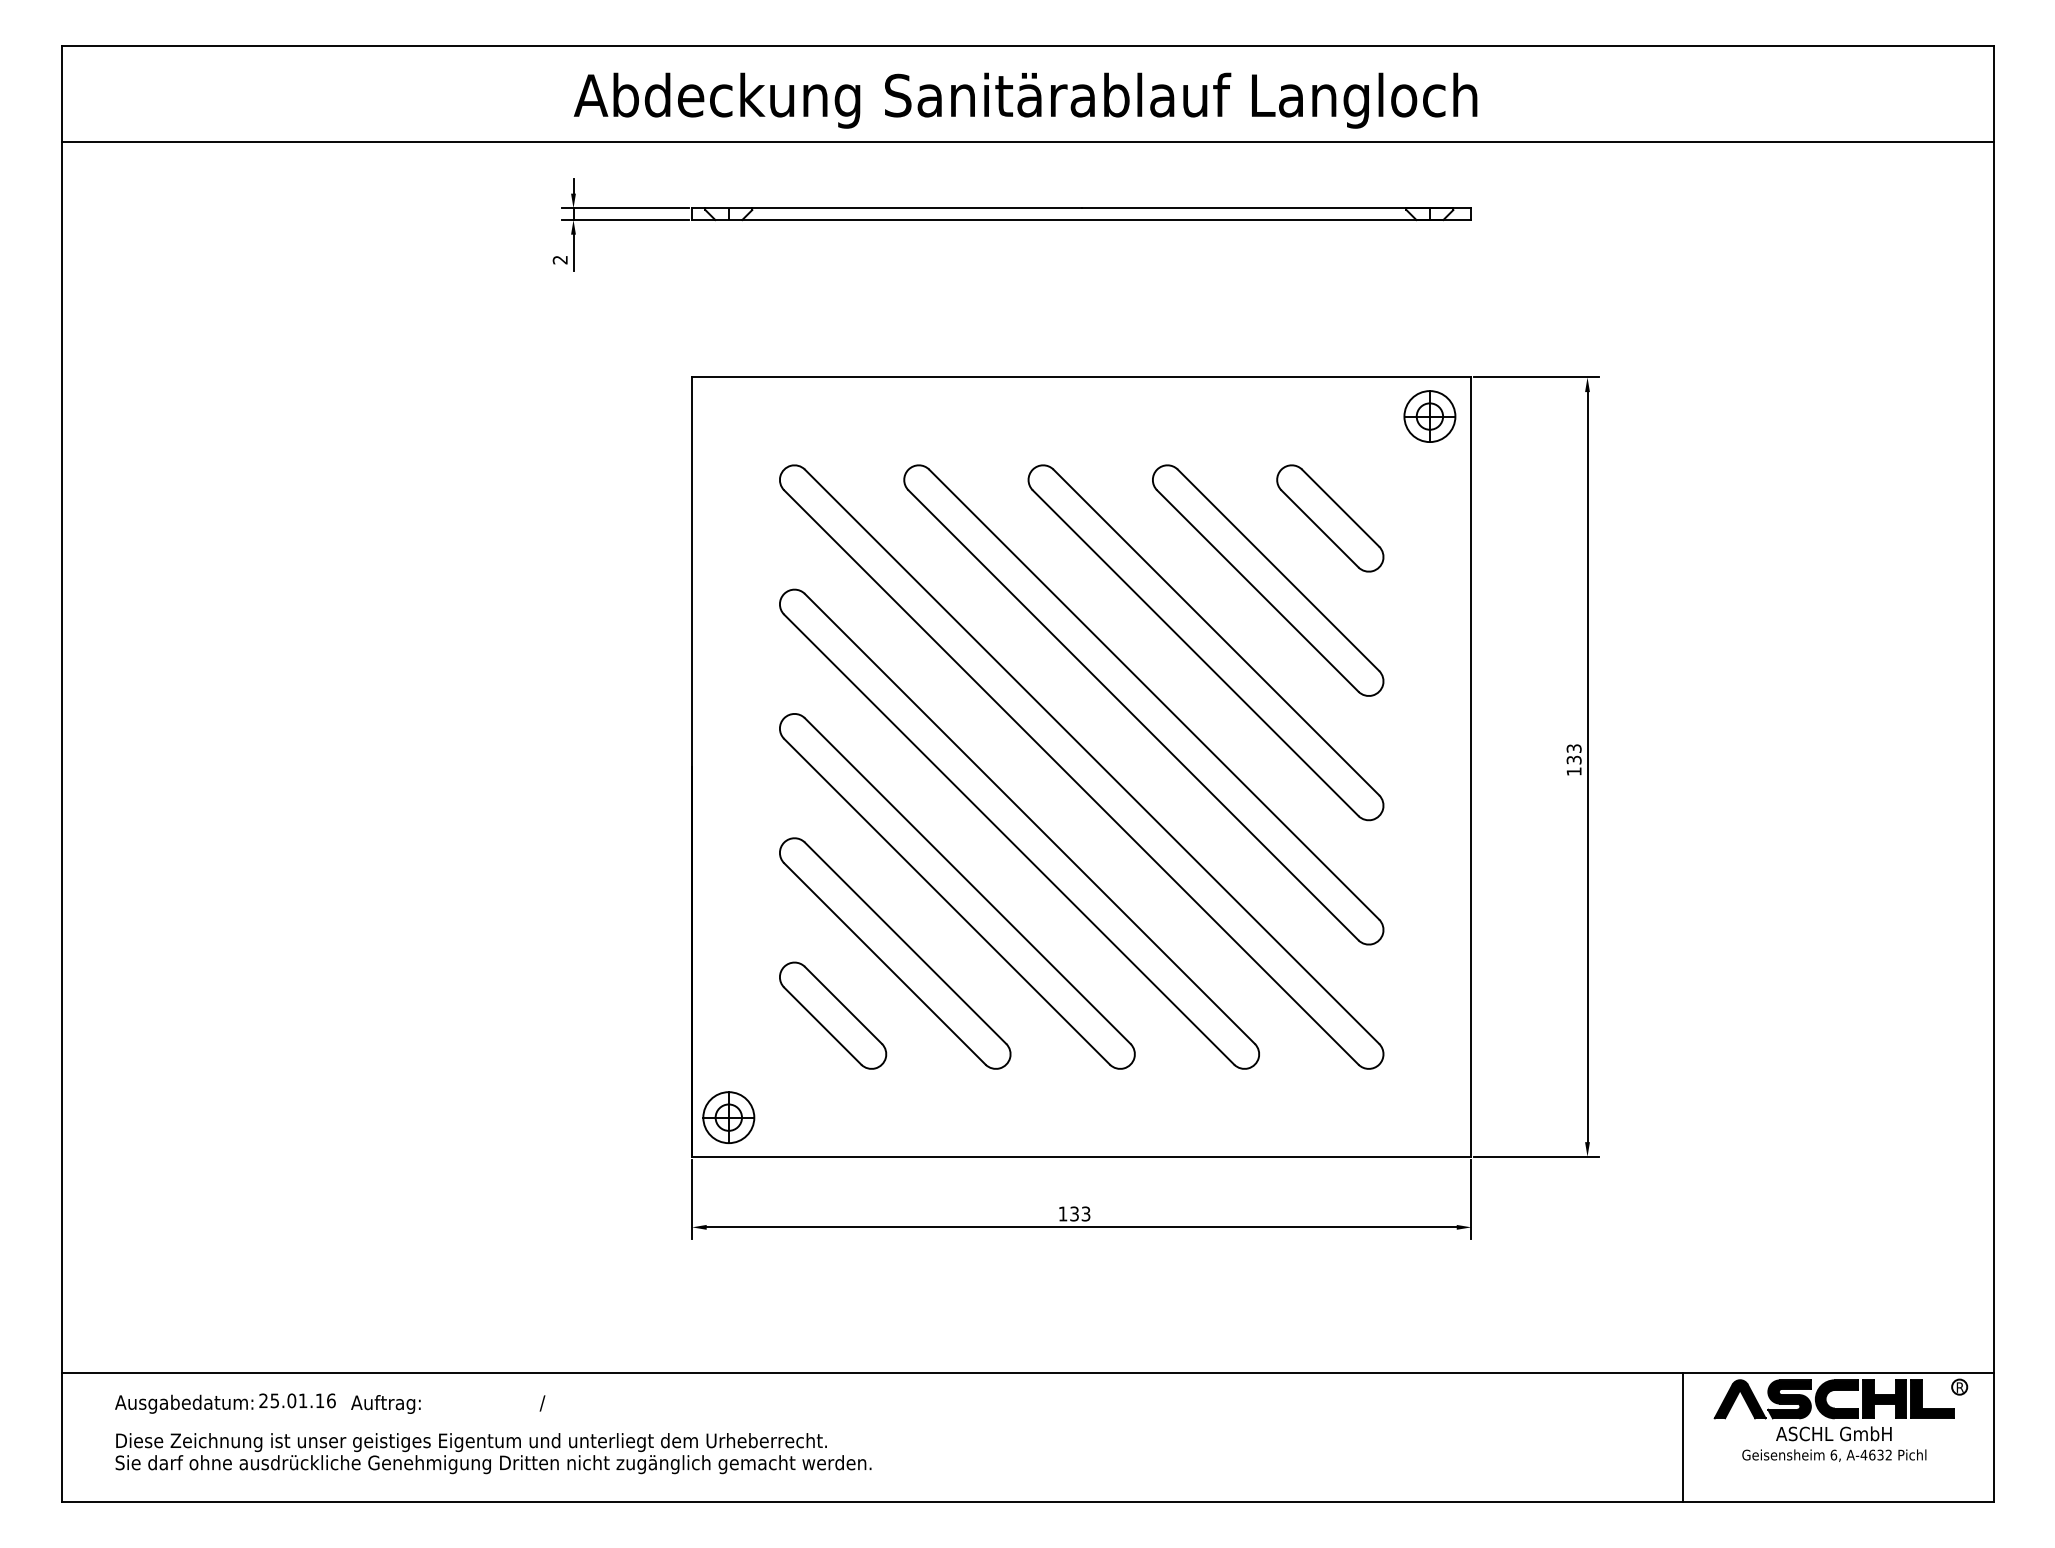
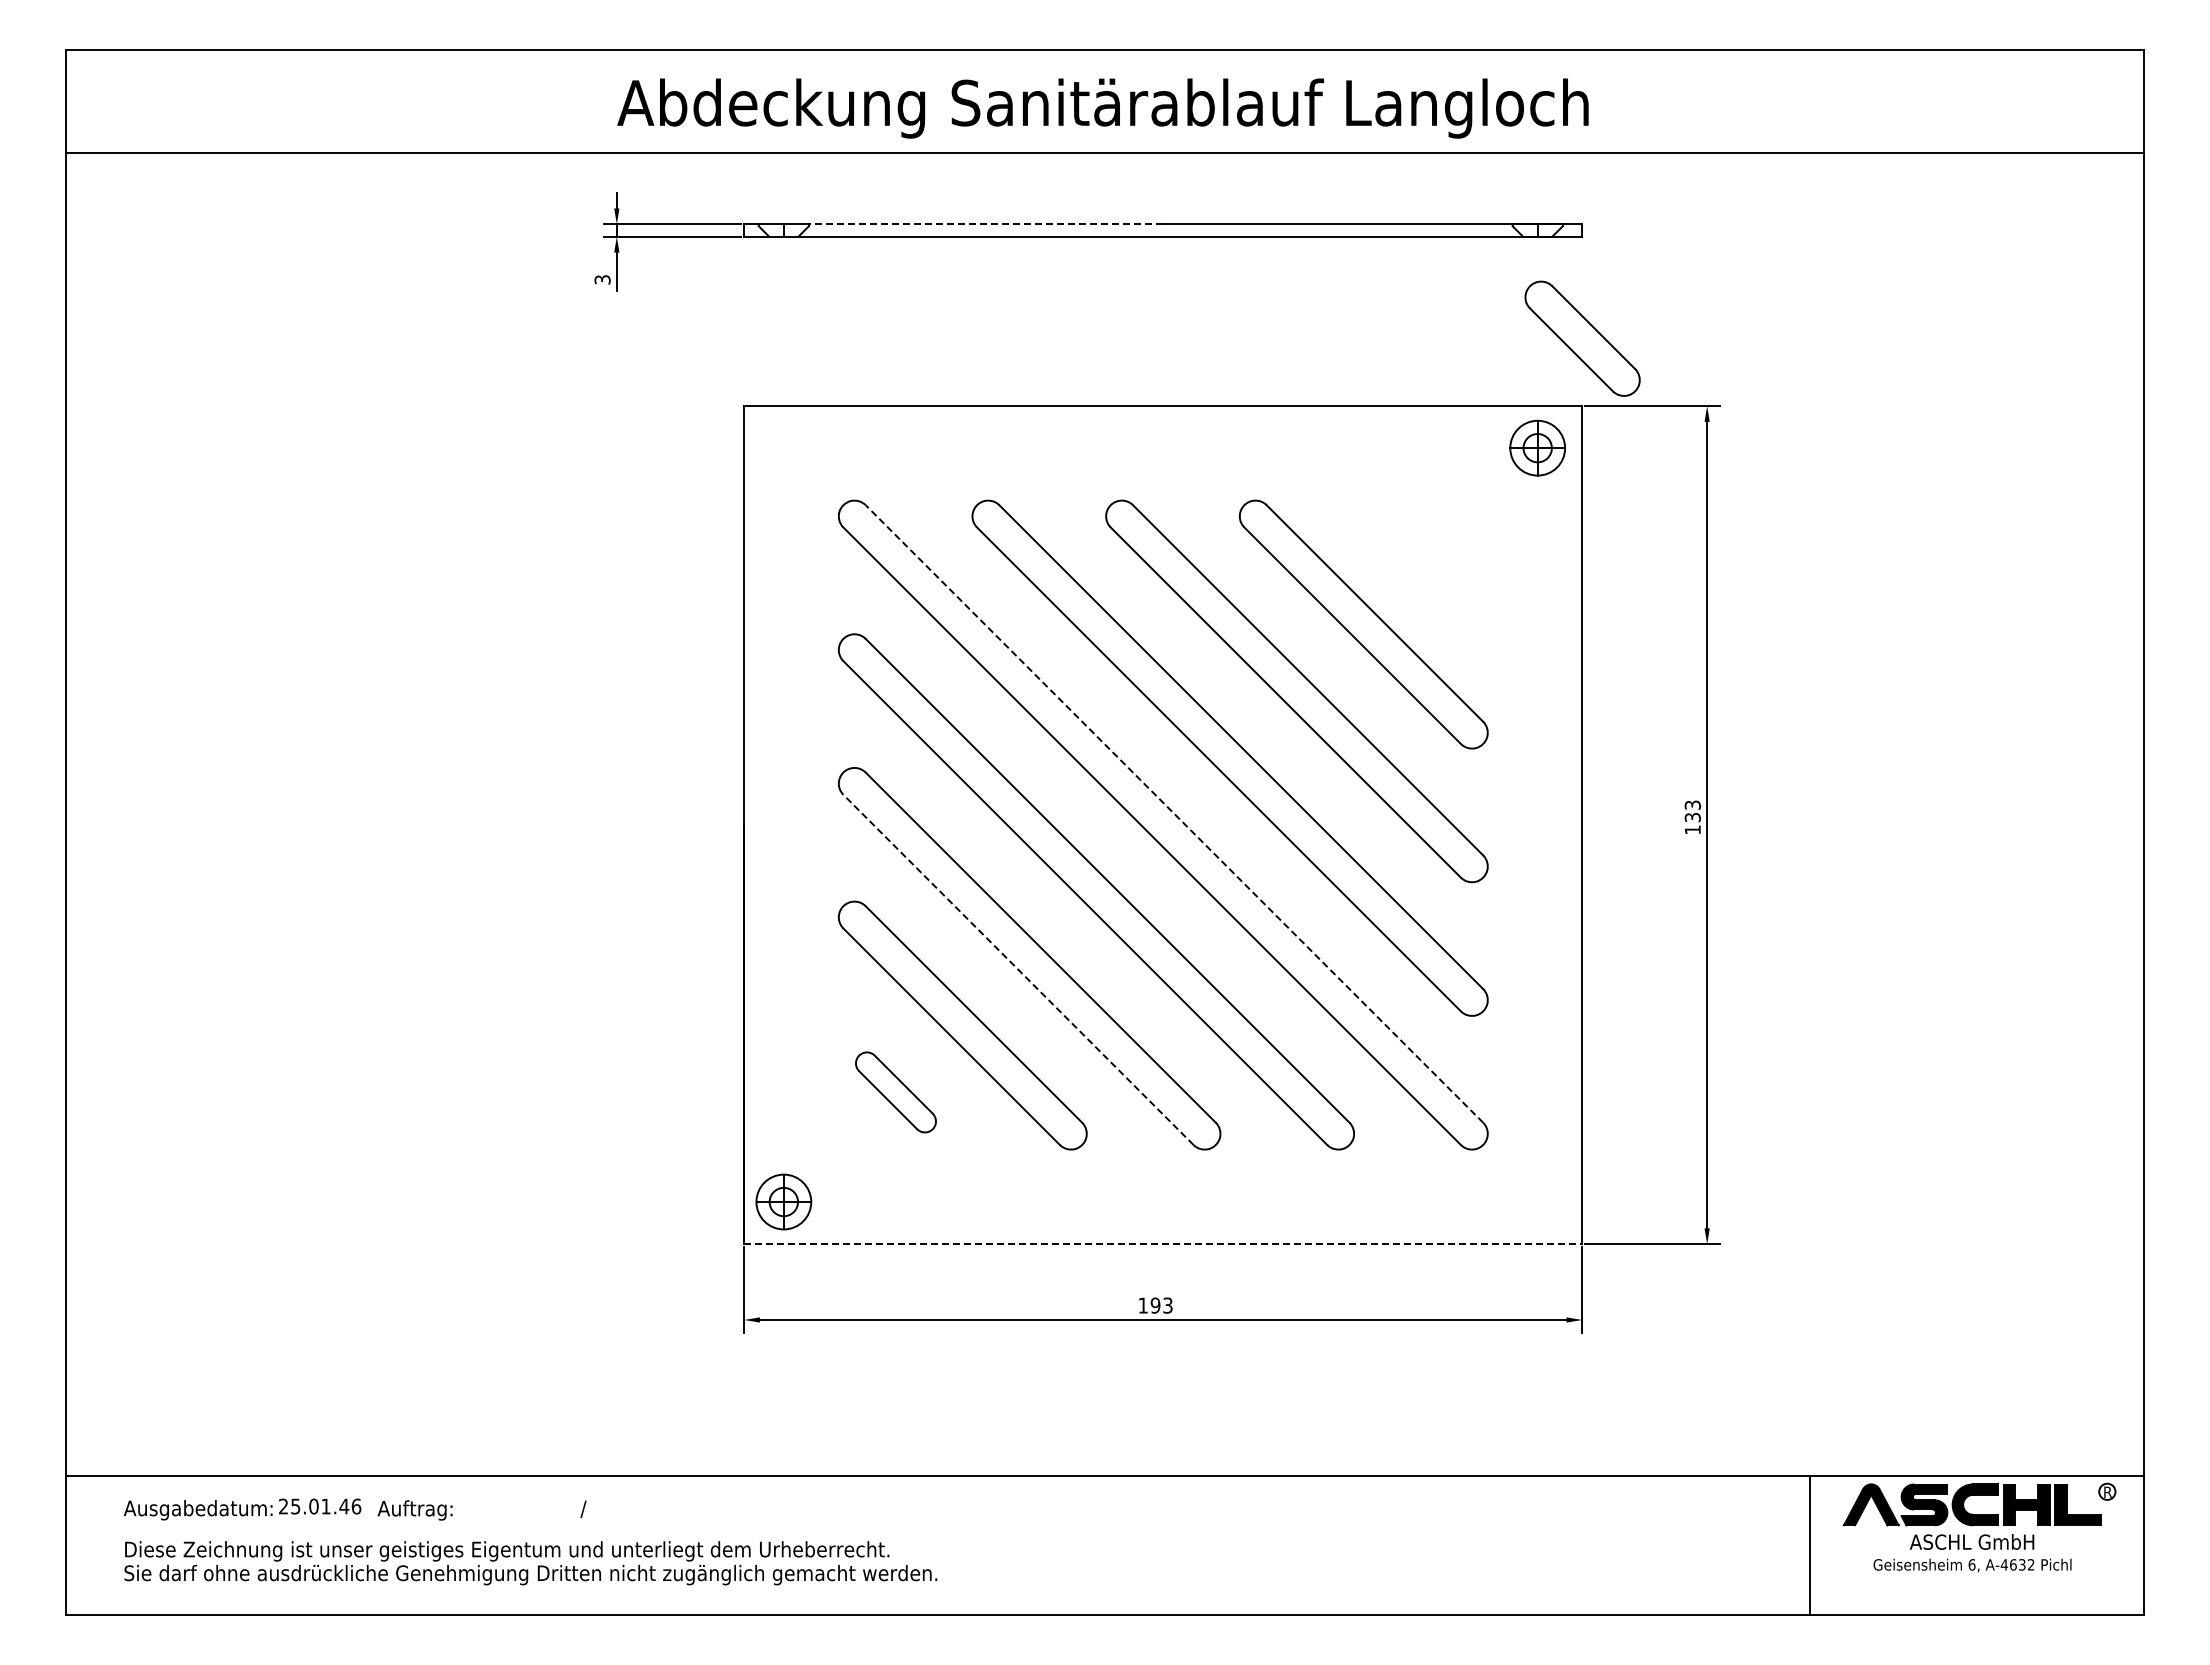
line: (916, 208) -> (985, 224), solid -> dashed
text: (560, 259) -> (602, 279), 2 -> 3
part: (1330, 518) -> (1582, 338), moved
line: (1092, 756) -> (1174, 813), solid -> dashed
line: (947, 901) -> (1018, 969), solid -> dashed
part: (832, 1015) -> (895, 1092), size x0.7
line: (1081, 1157) -> (1163, 1244), solid -> dashed
text: (1074, 1213) -> (1155, 1305), 133 -> 193
text: (320, 1400) -> (344, 1506), 25.01.16 -> 25.01.46

